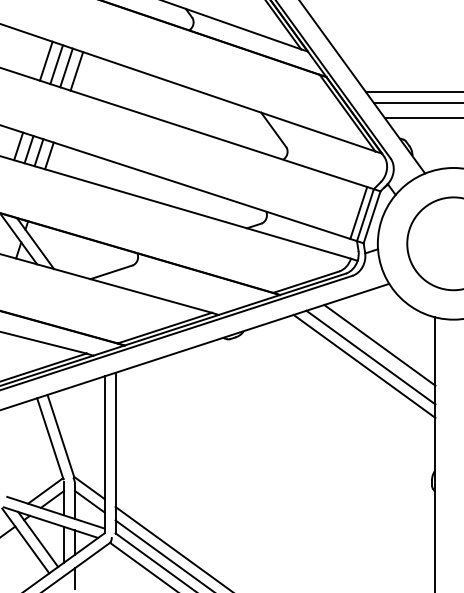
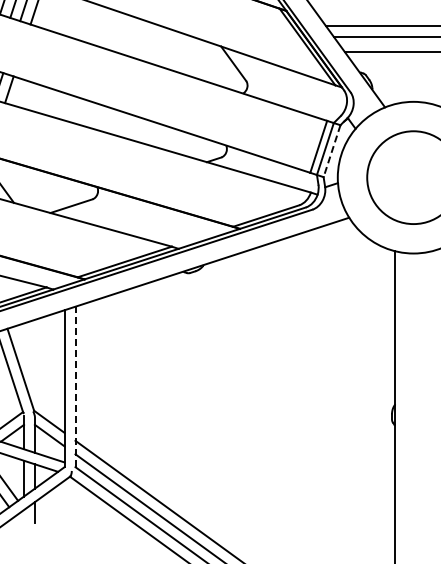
line: (371, 217) -> (331, 151), solid -> dashed
line: (379, 344) -> (339, 278), removed
line: (370, 357) -> (330, 291), removed
line: (364, 365) -> (324, 299), removed
line: (115, 452) -> (75, 386), solid -> dashed

